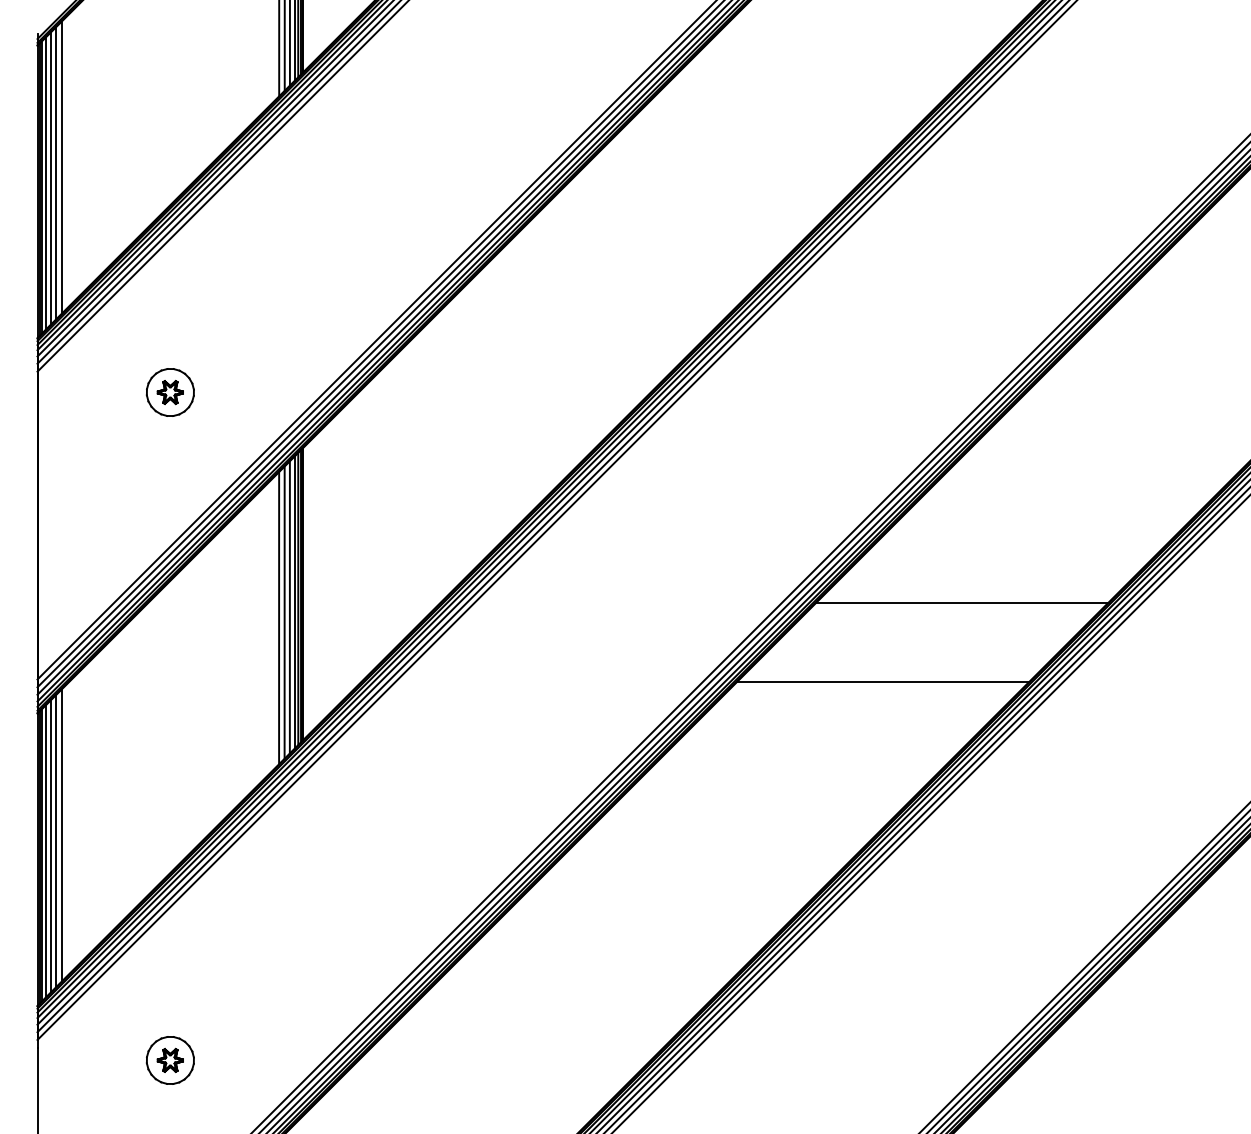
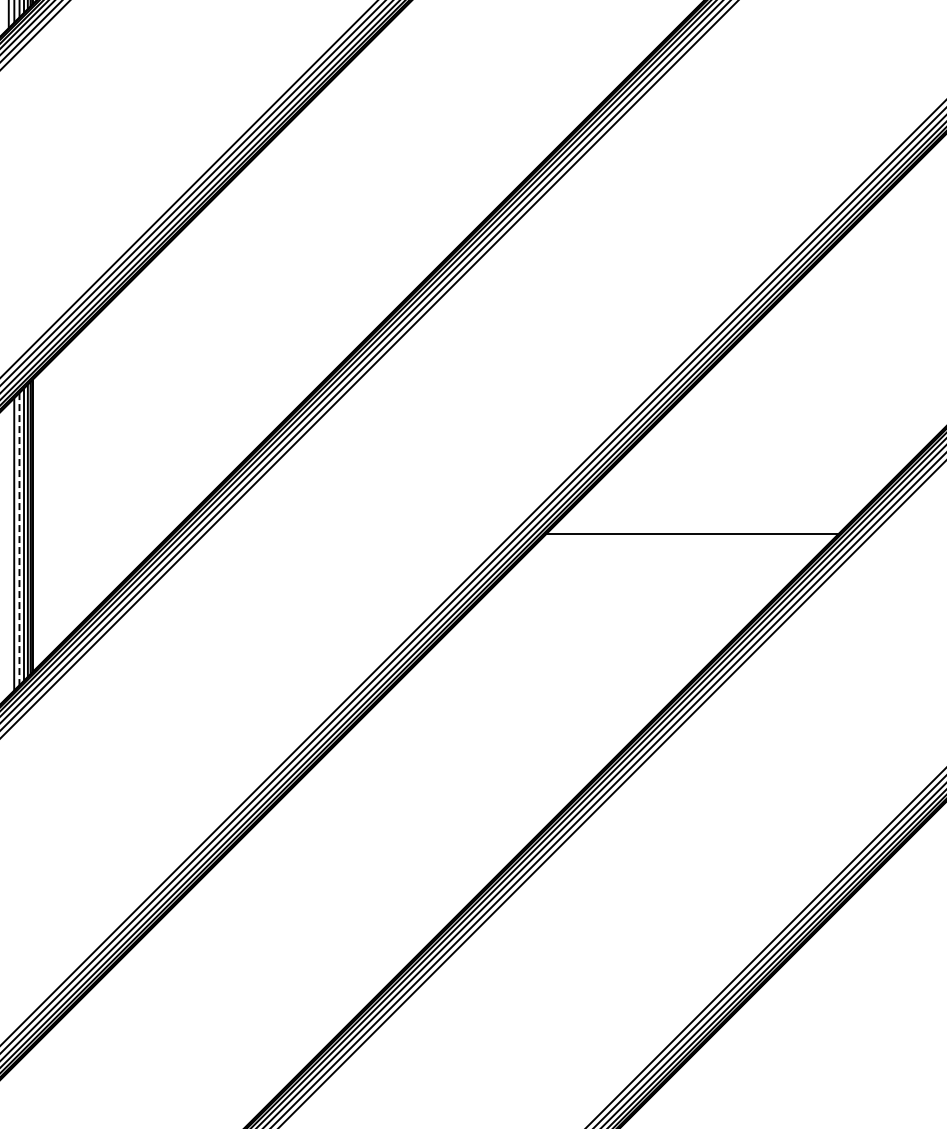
line: (289, 607) -> (19, 539), solid -> dashed
line: (279, 618) -> (9, 550), removed
line: (882, 682) -> (612, 614), removed

